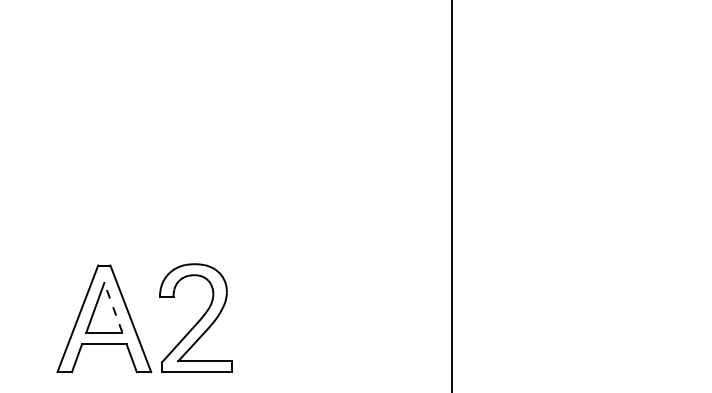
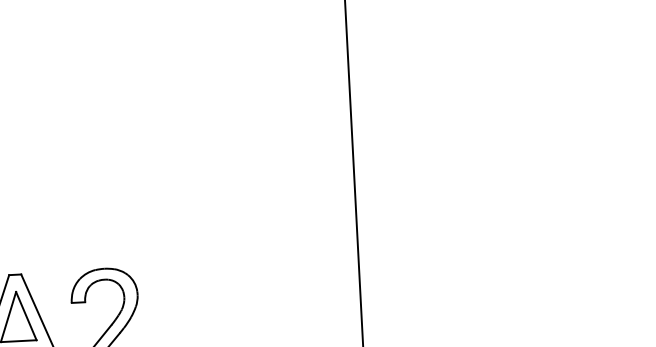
line: (113, 307) -> (26, 315), dashed -> solid

